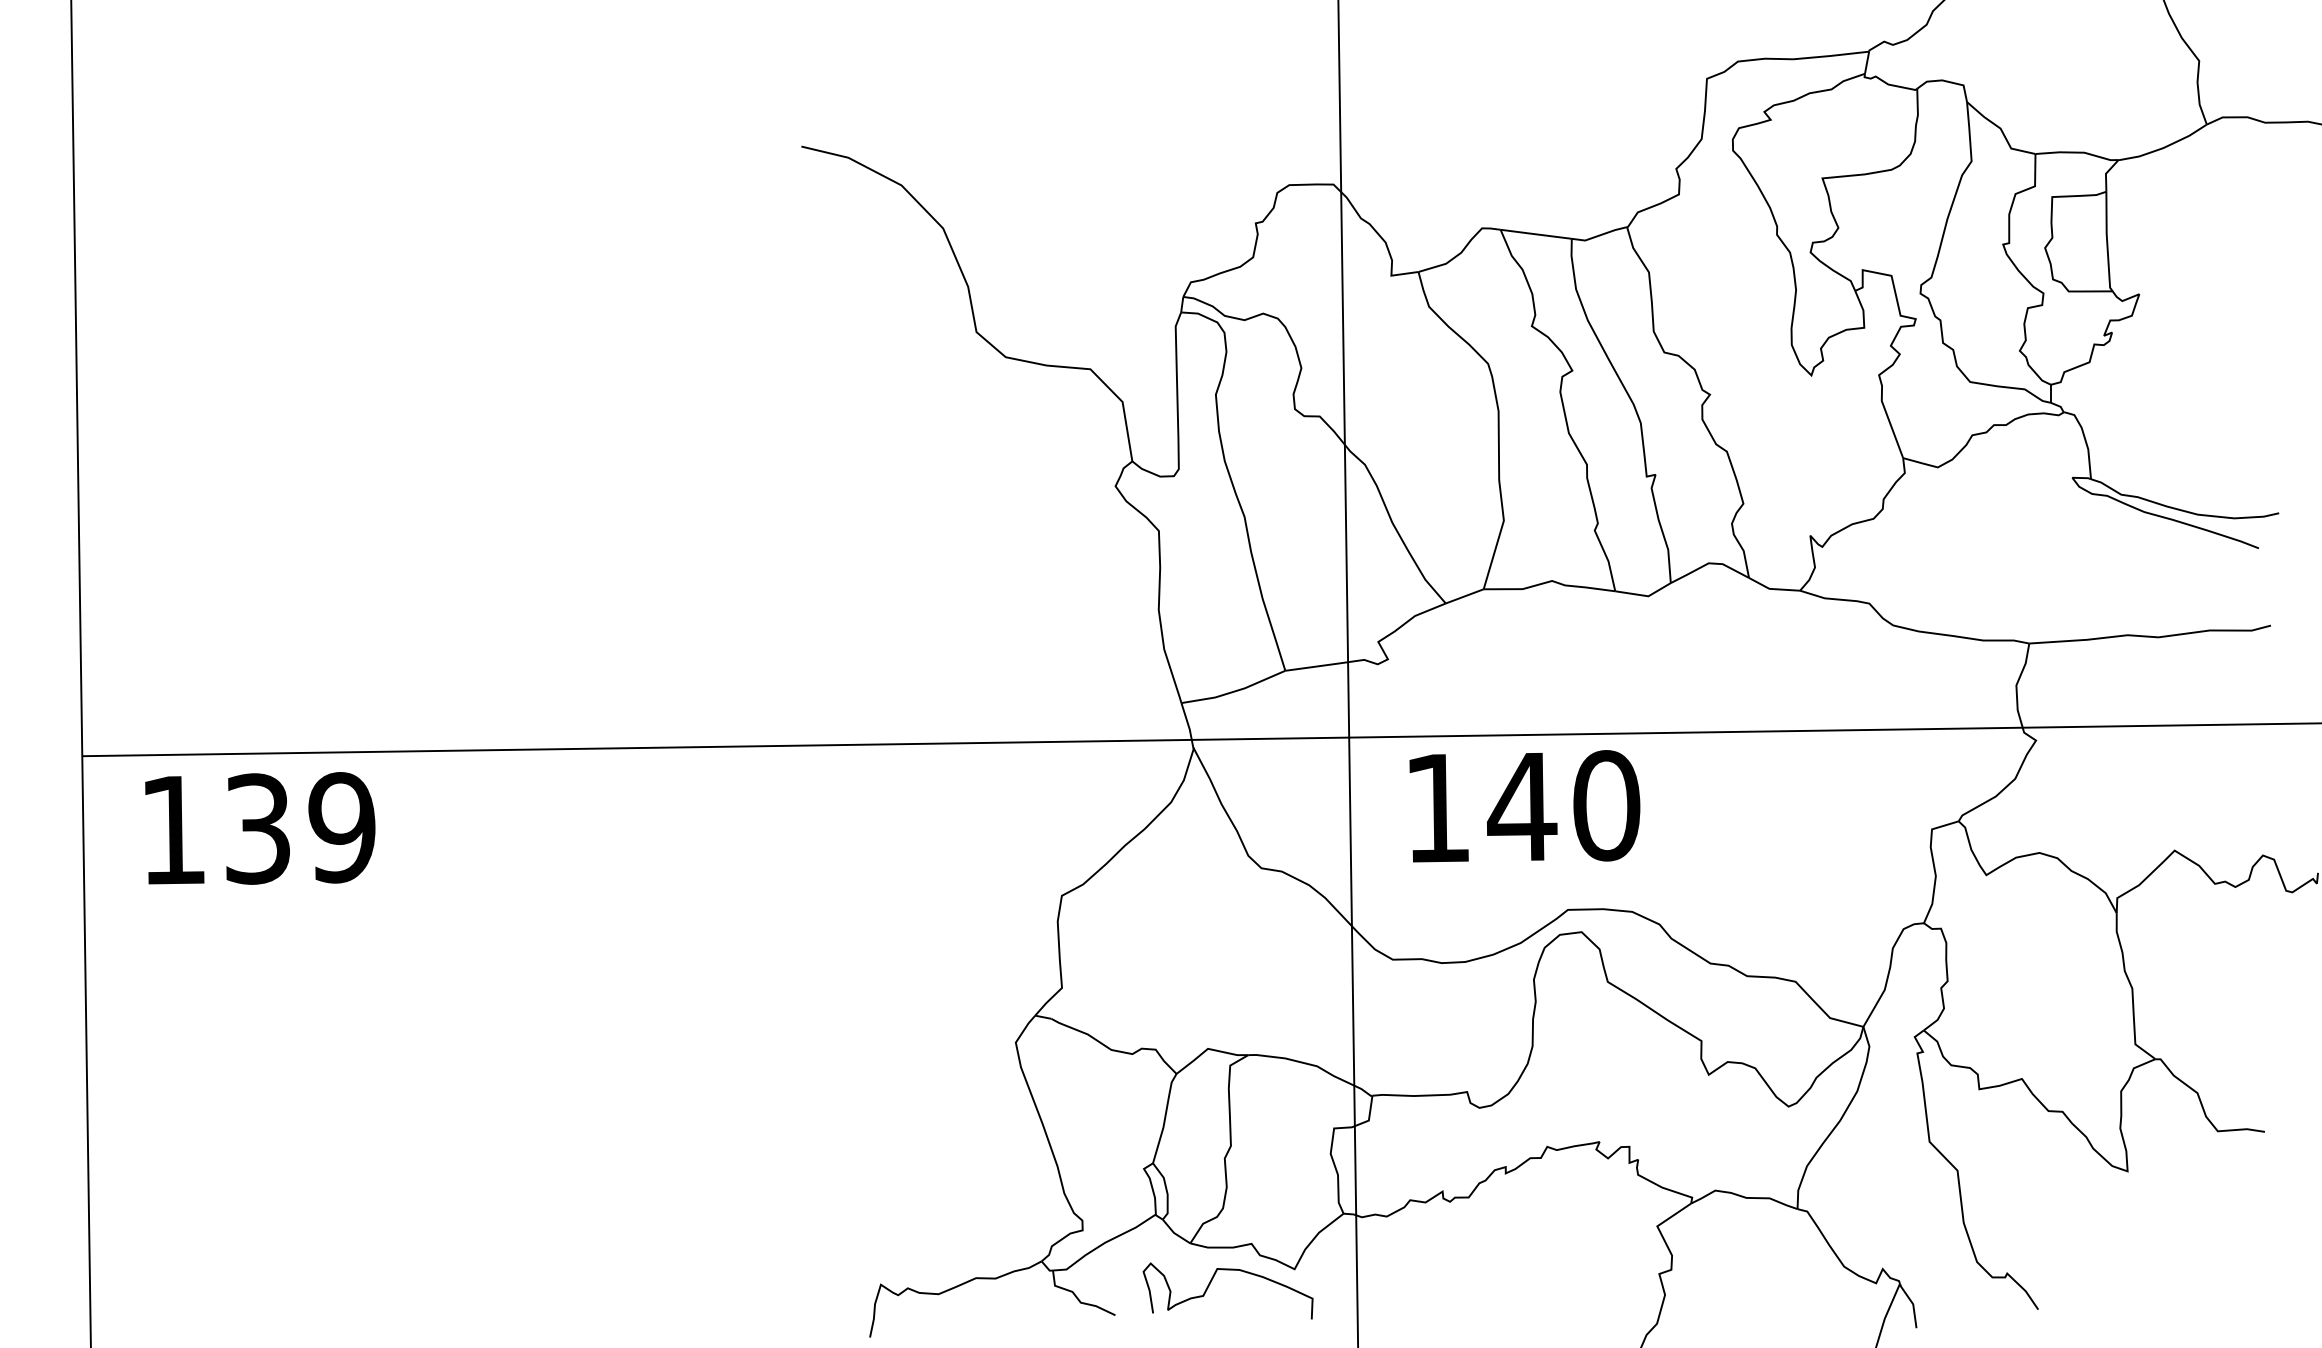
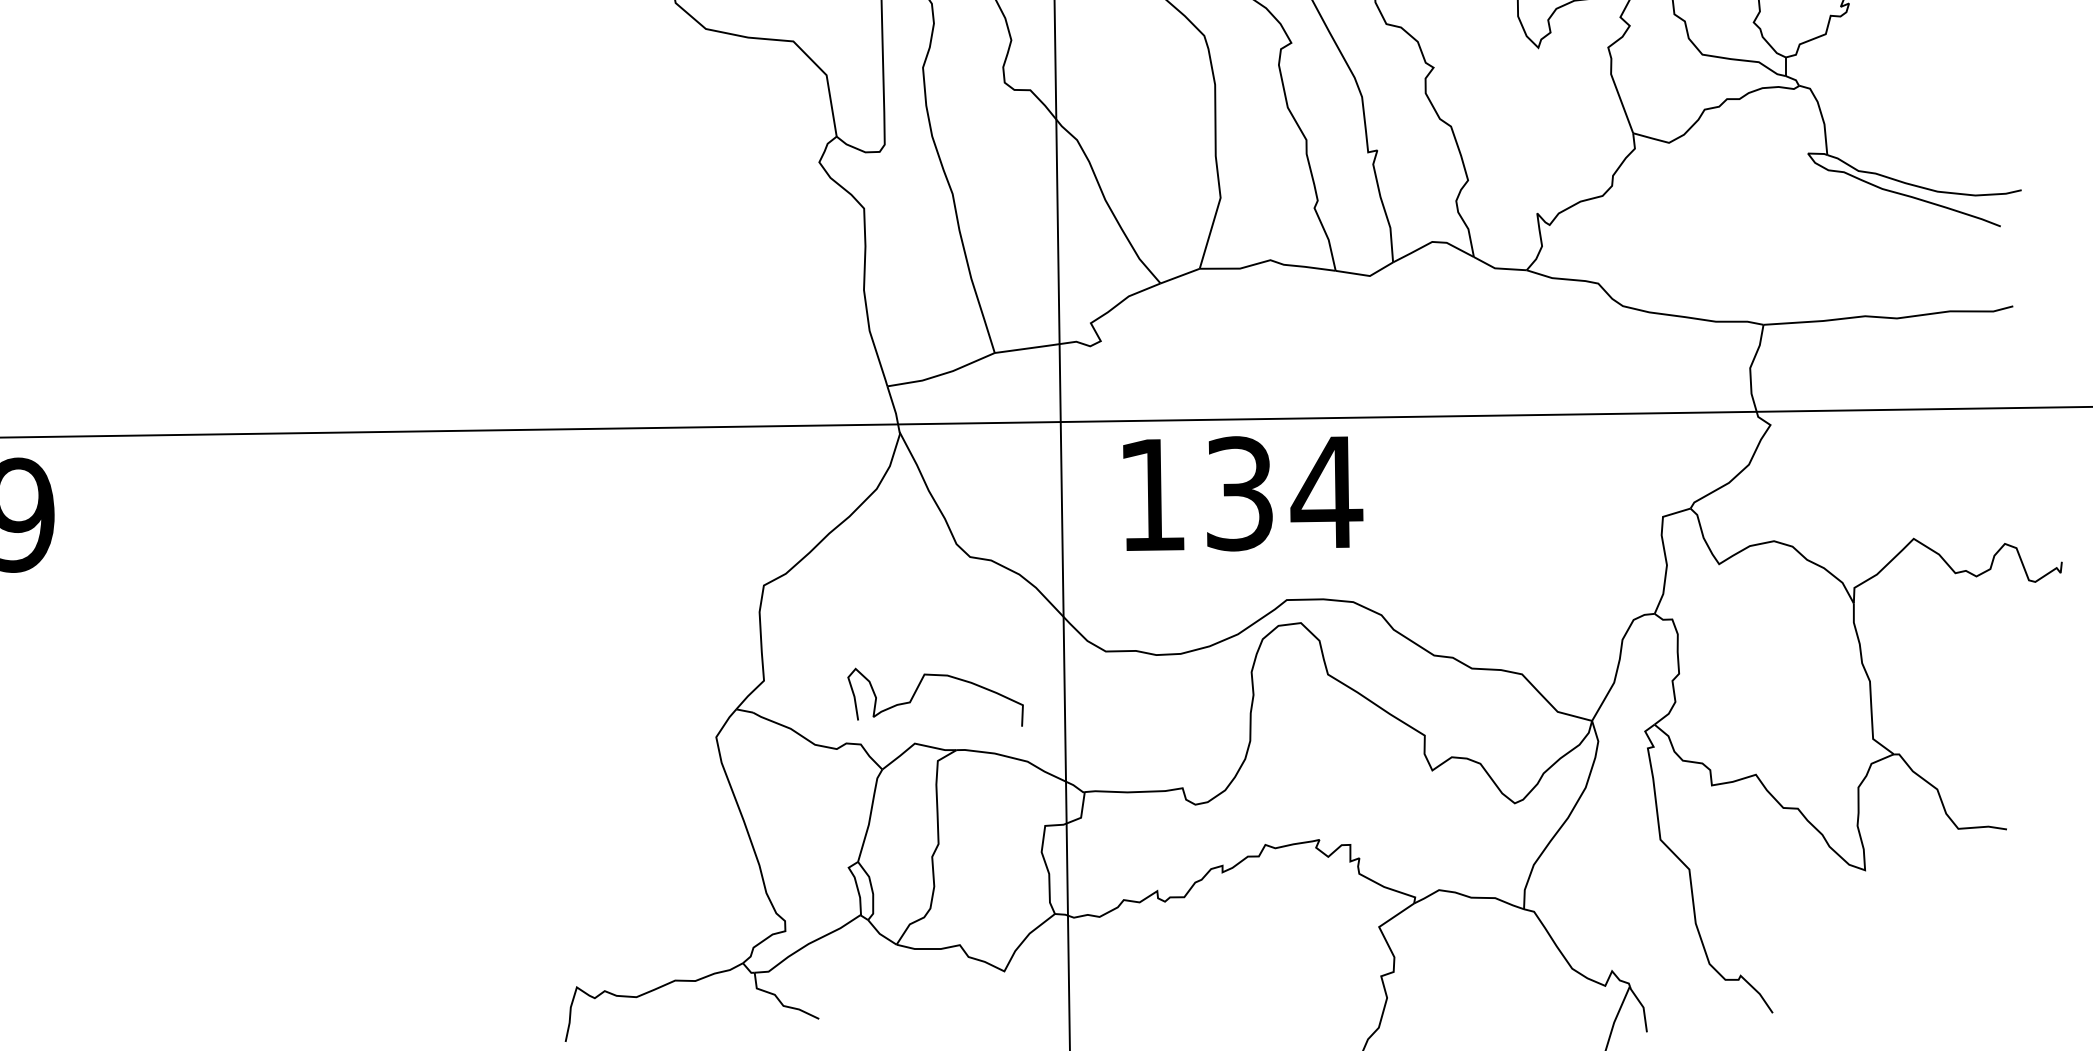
text: (1564, 806) -> (1283, 493), 140 -> 134
curve: (1211, 1282) -> (918, 688), moved

